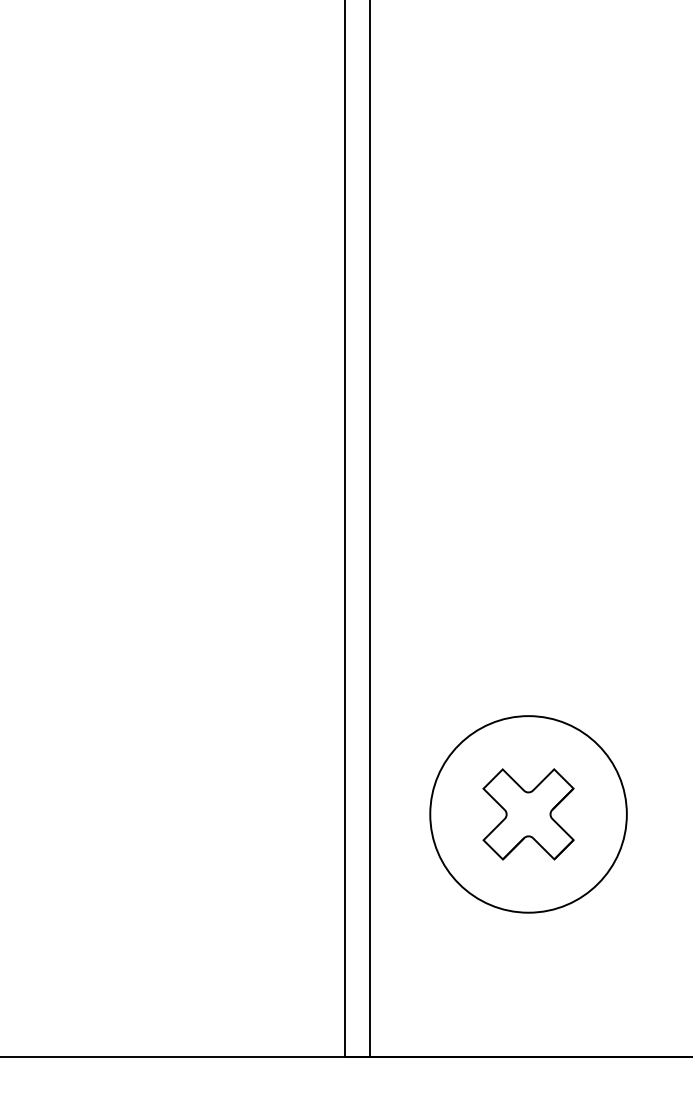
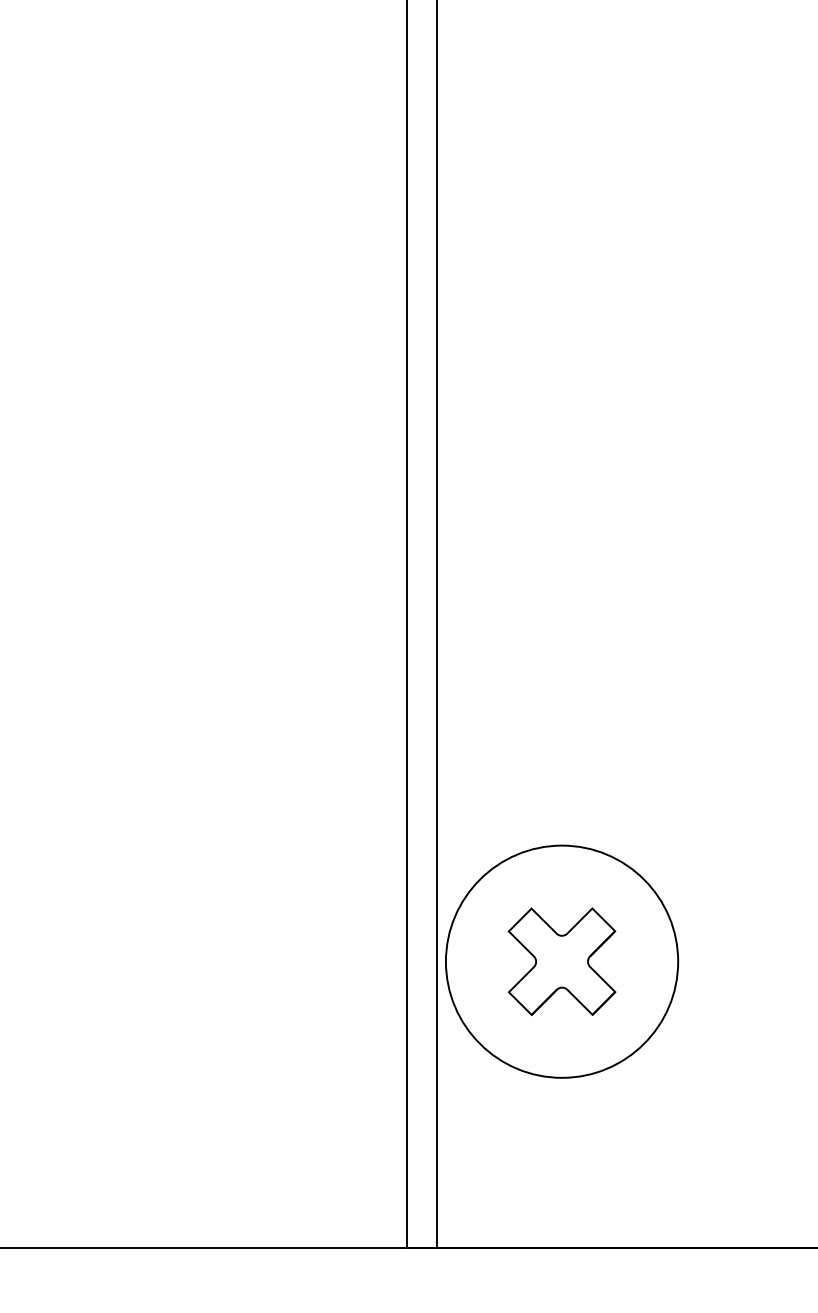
part: (528, 814) -> (562, 961), moved

